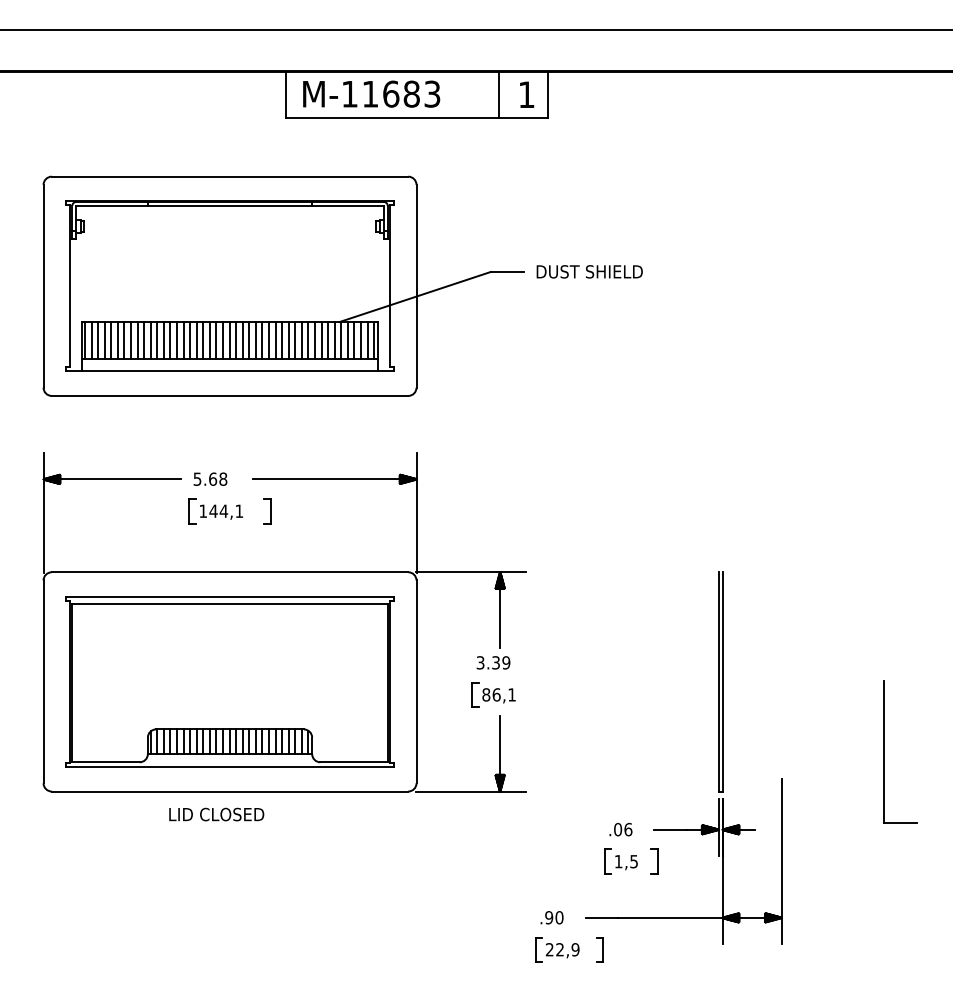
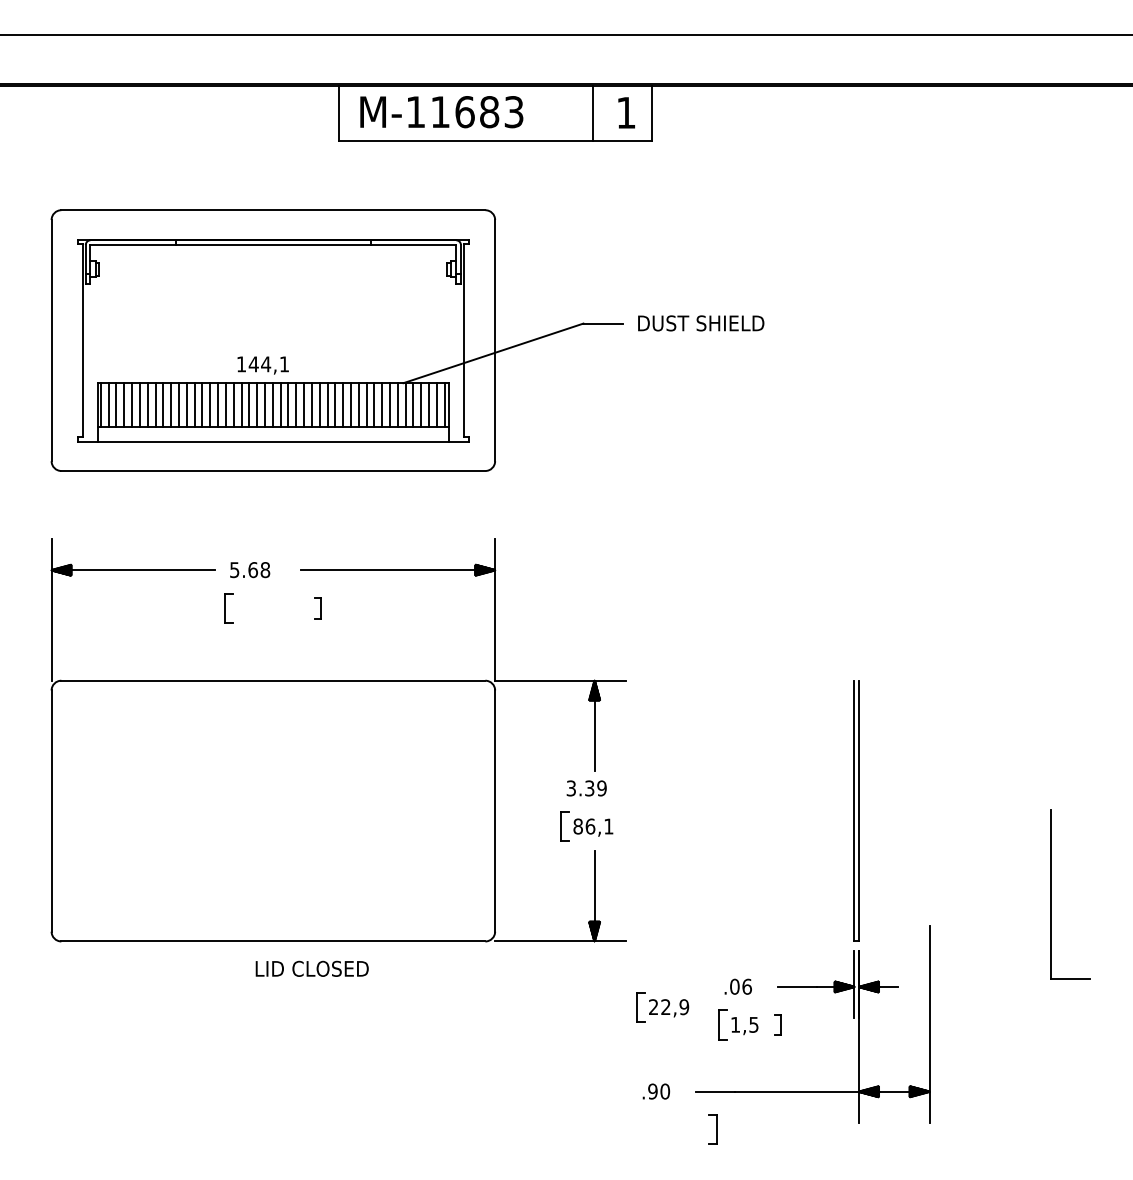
text: (221, 511) -> (263, 364), moved
part: (267, 511) -> (317, 608), size x0.7
part: (229, 681) -> (272, 810), removed
text: (216, 814) -> (311, 968), moved
part: (654, 861) -> (778, 1024), size x0.7
part: (557, 949) -> (662, 1006), moved

